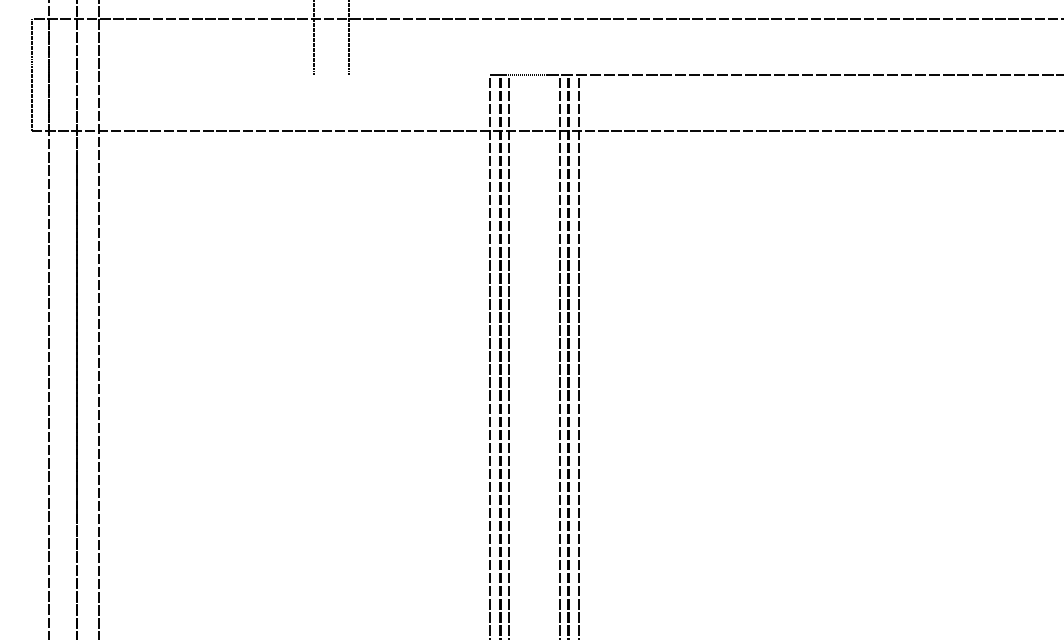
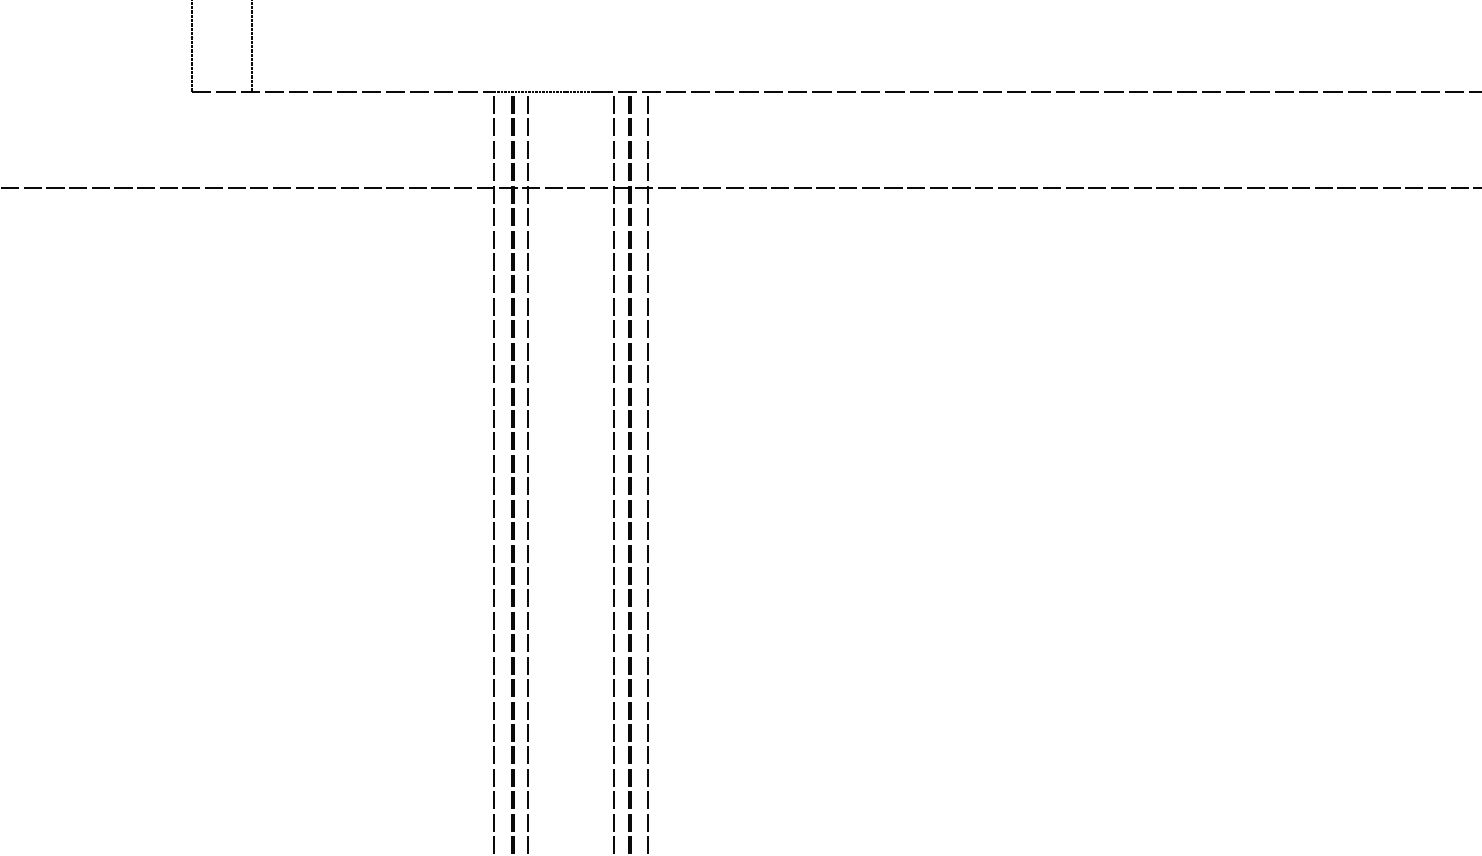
line: (401, 75) -> (342, 92), added

